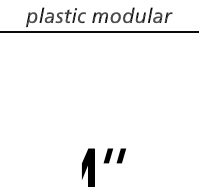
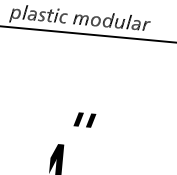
part: (114, 155) -> (84, 119), moved

